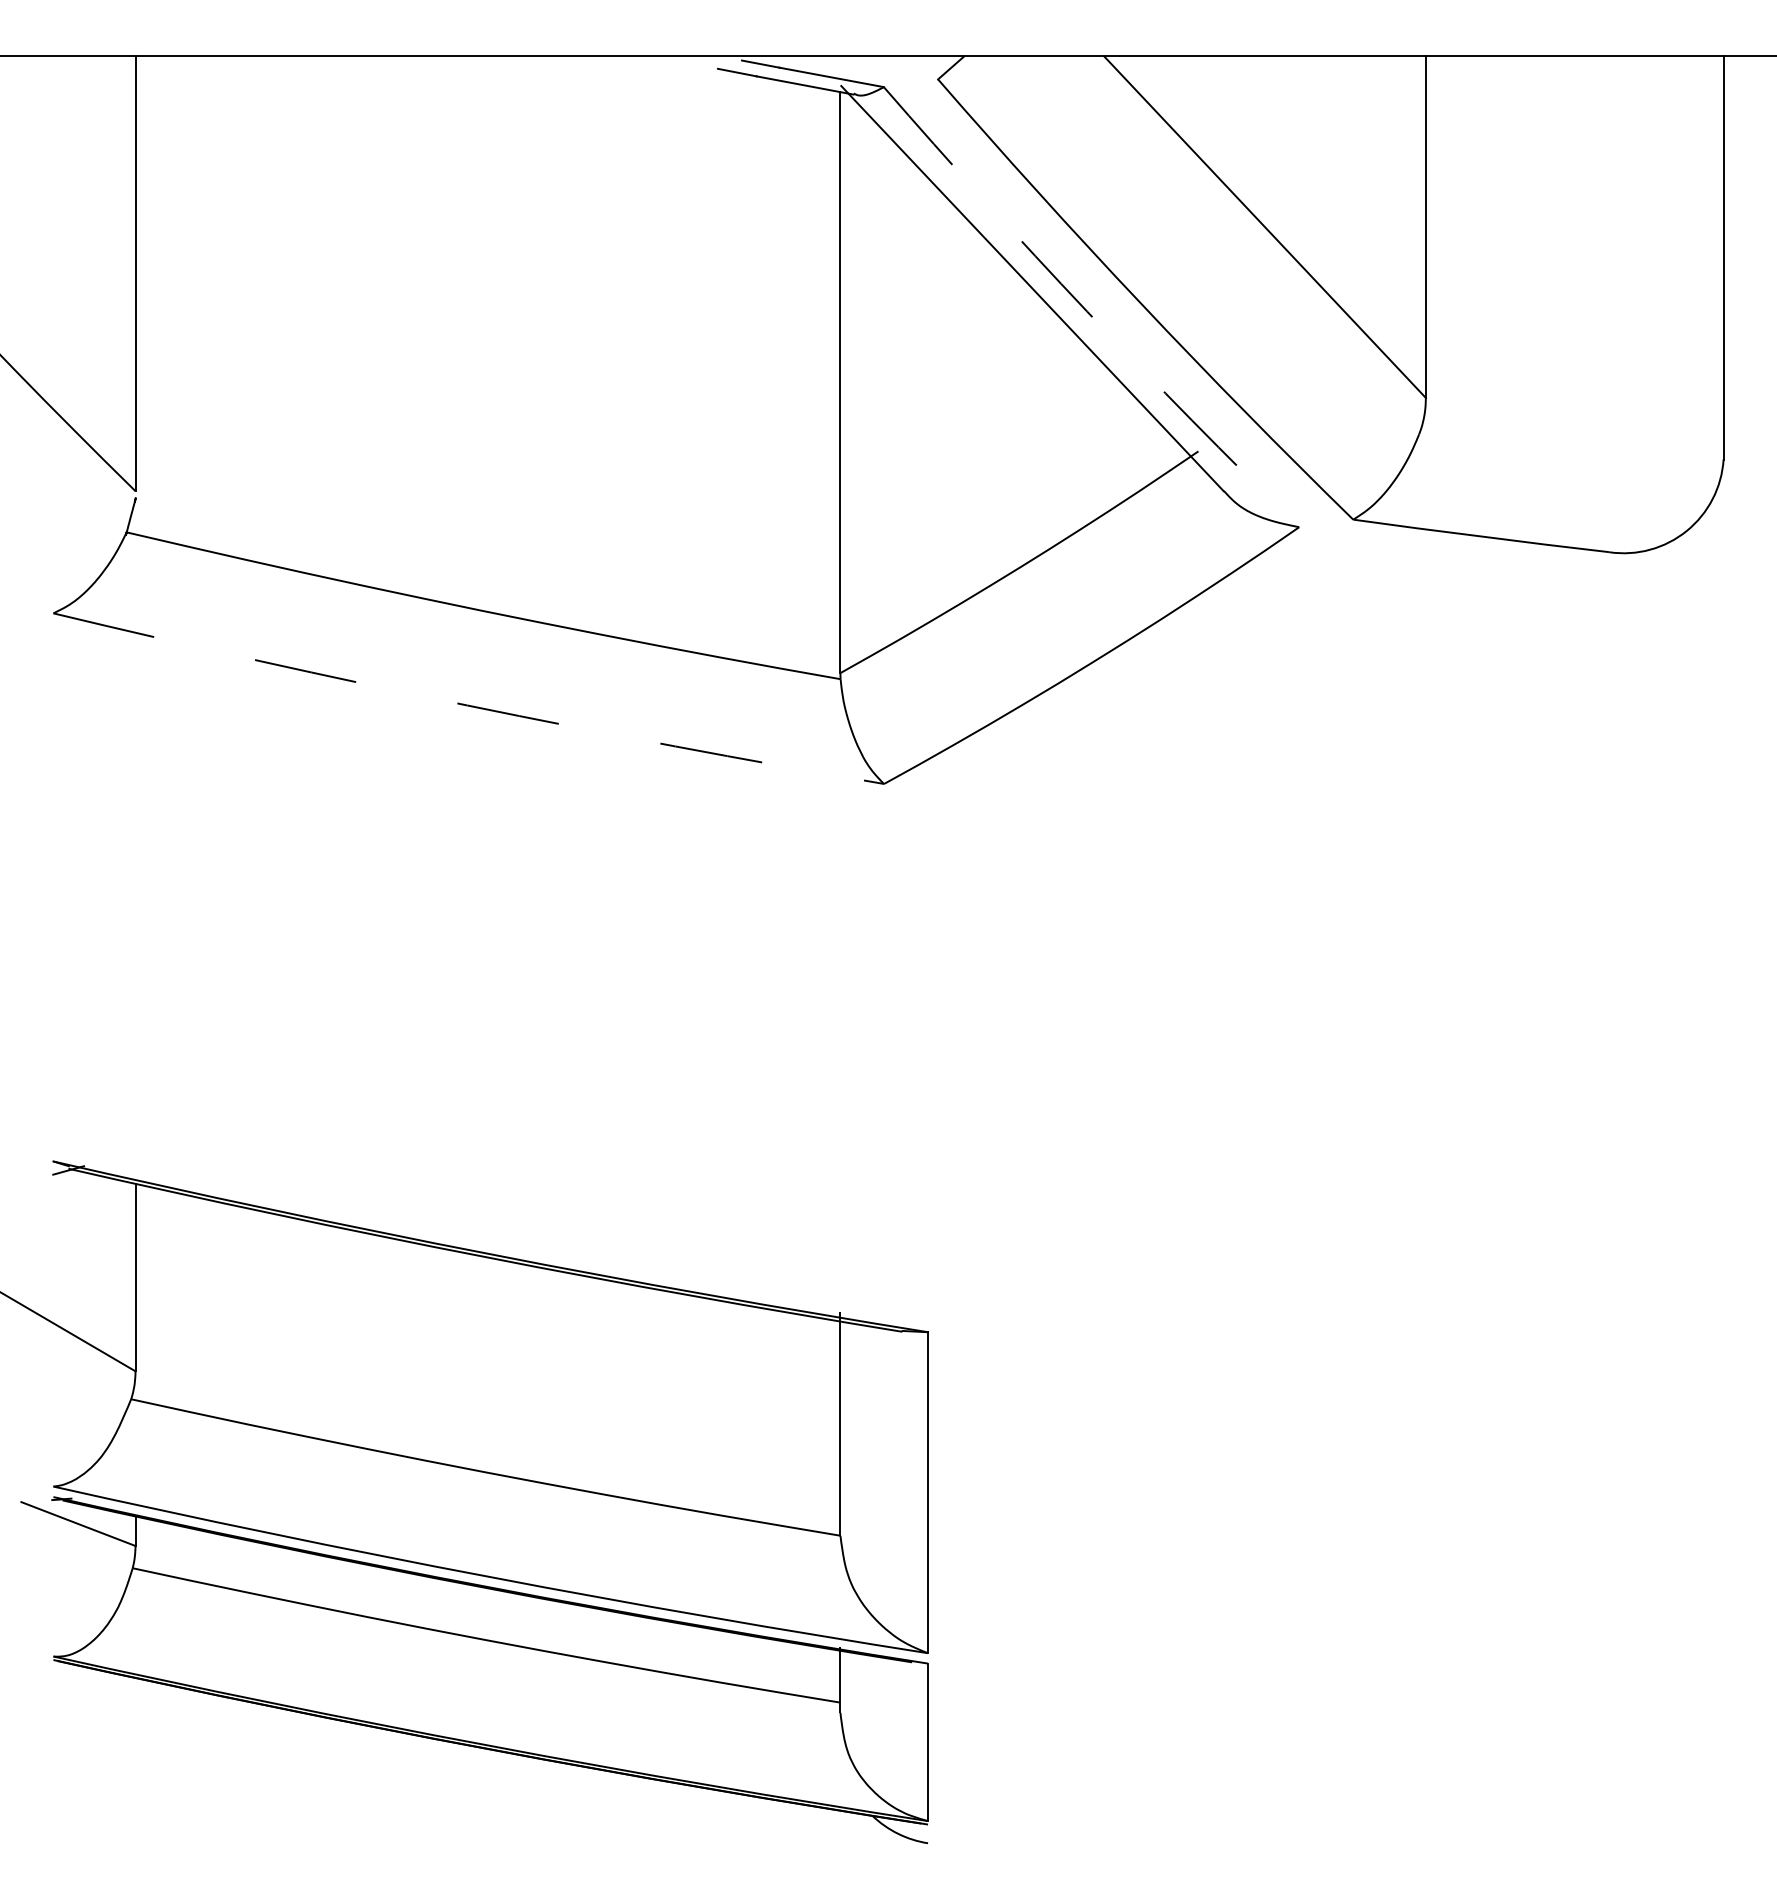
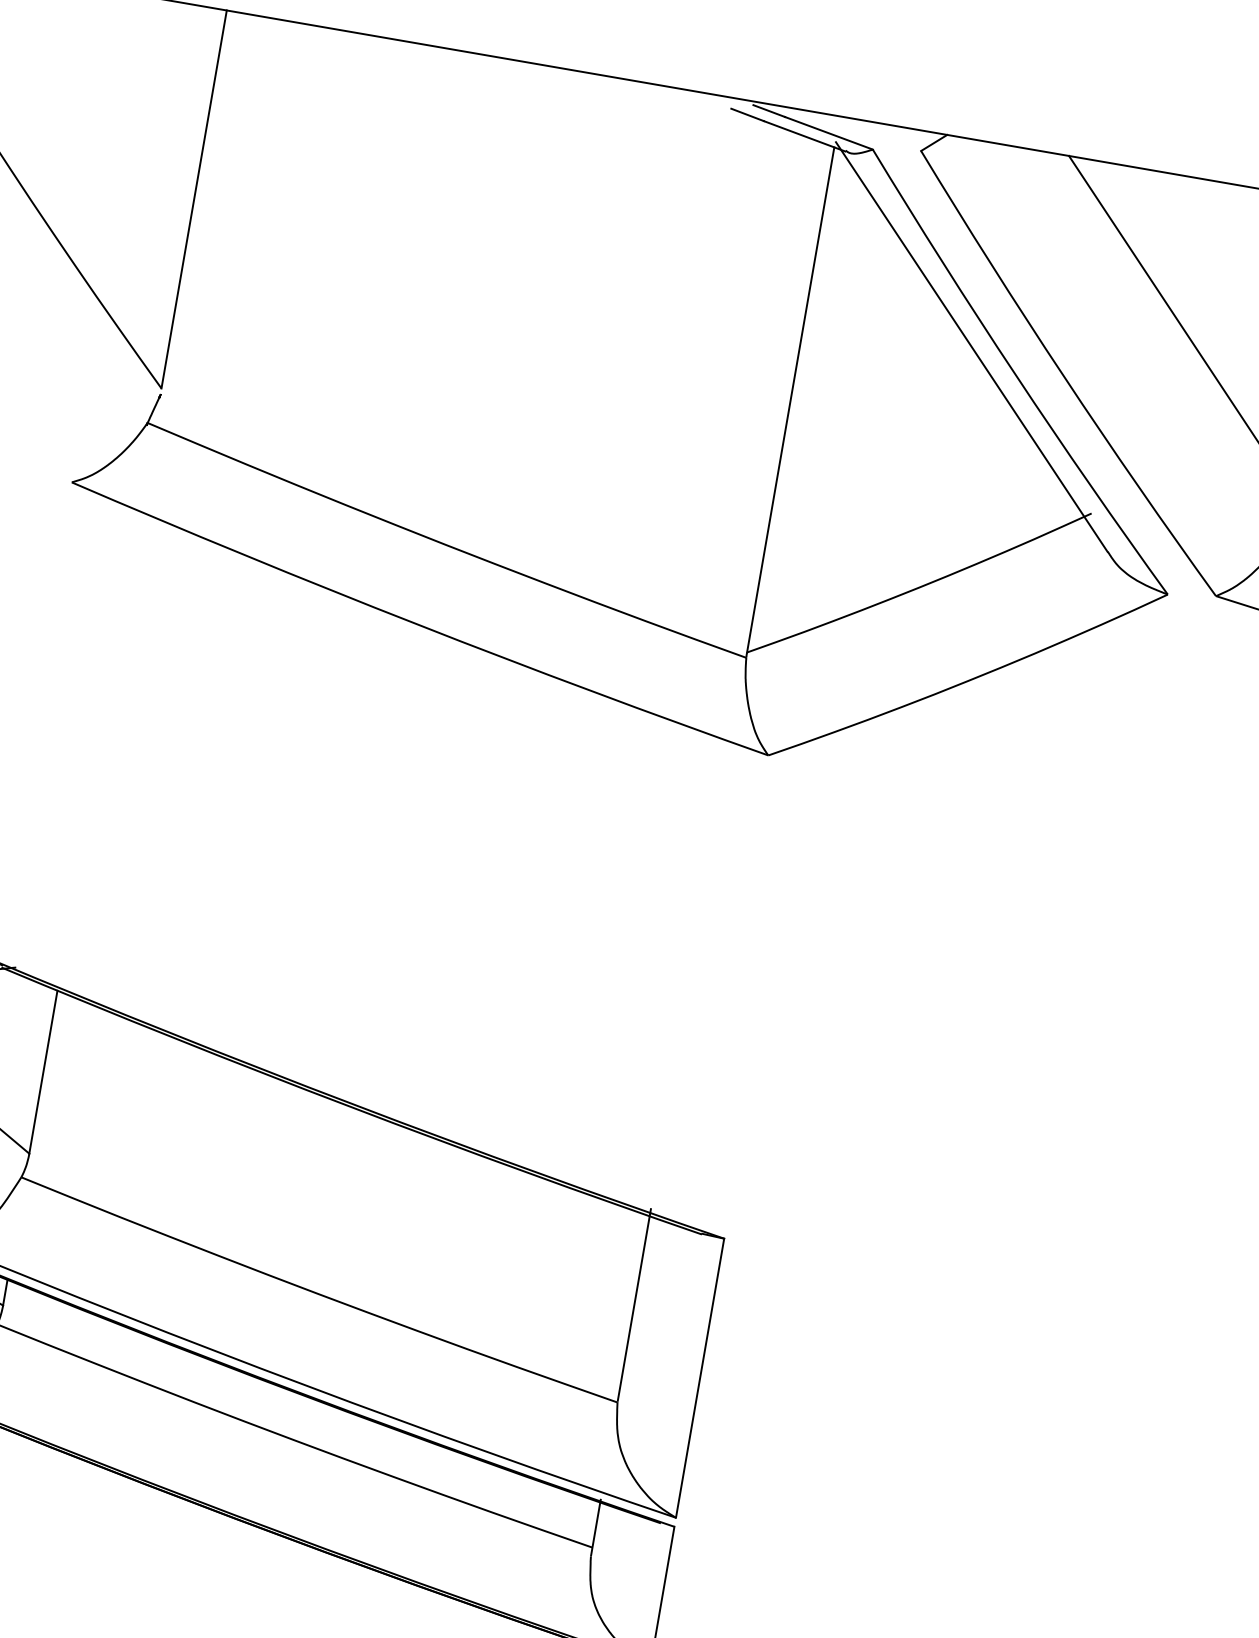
arc: (1087, 311) -> (1016, 375), dashed -> solid
arc: (467, 705) -> (417, 624), dashed -> solid

